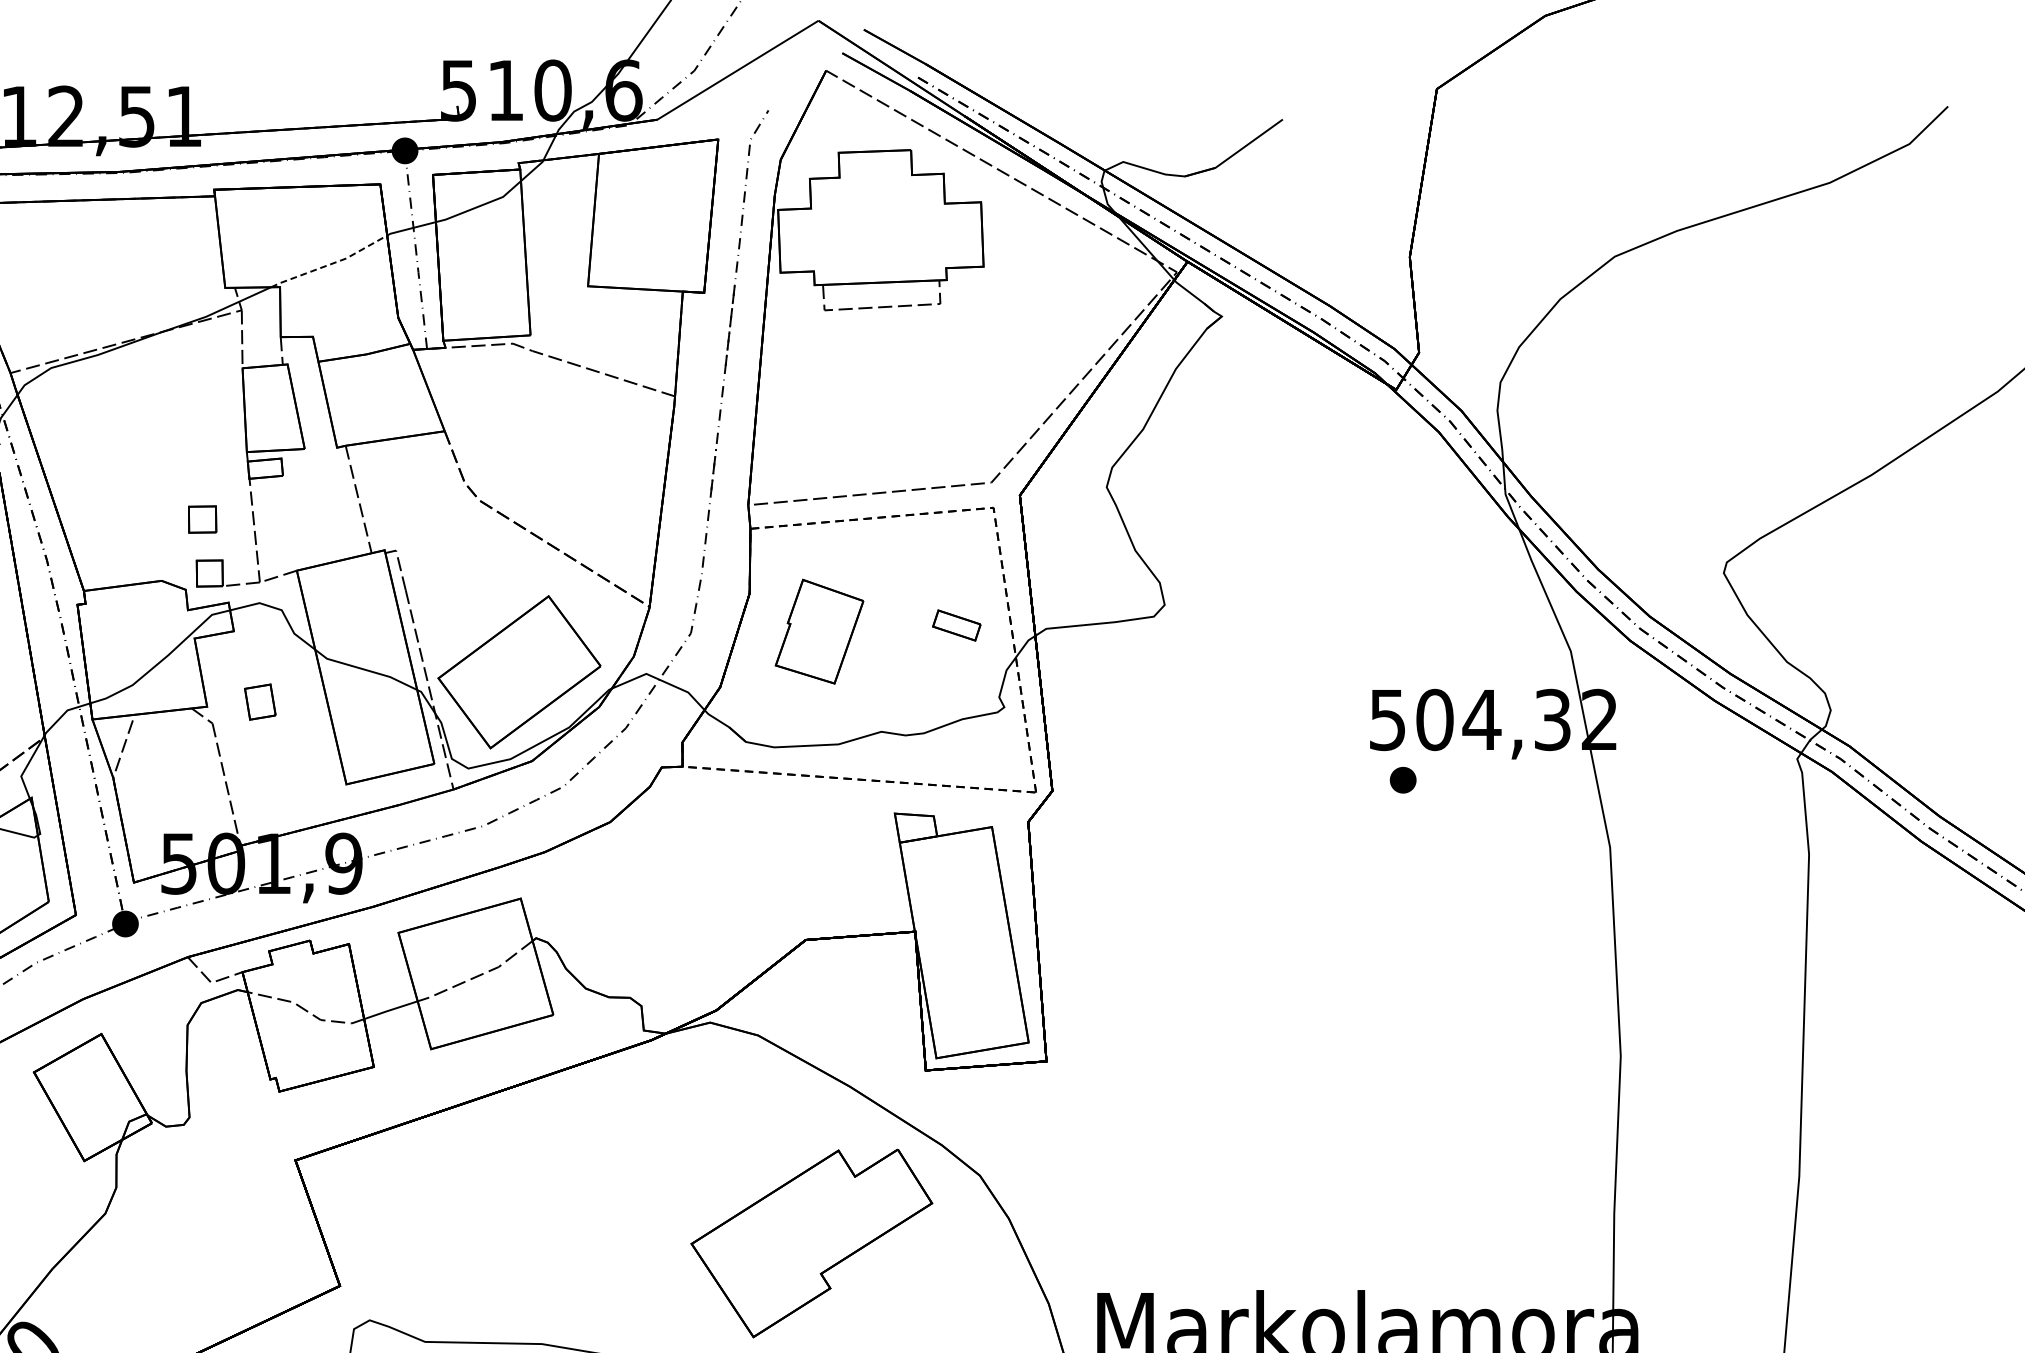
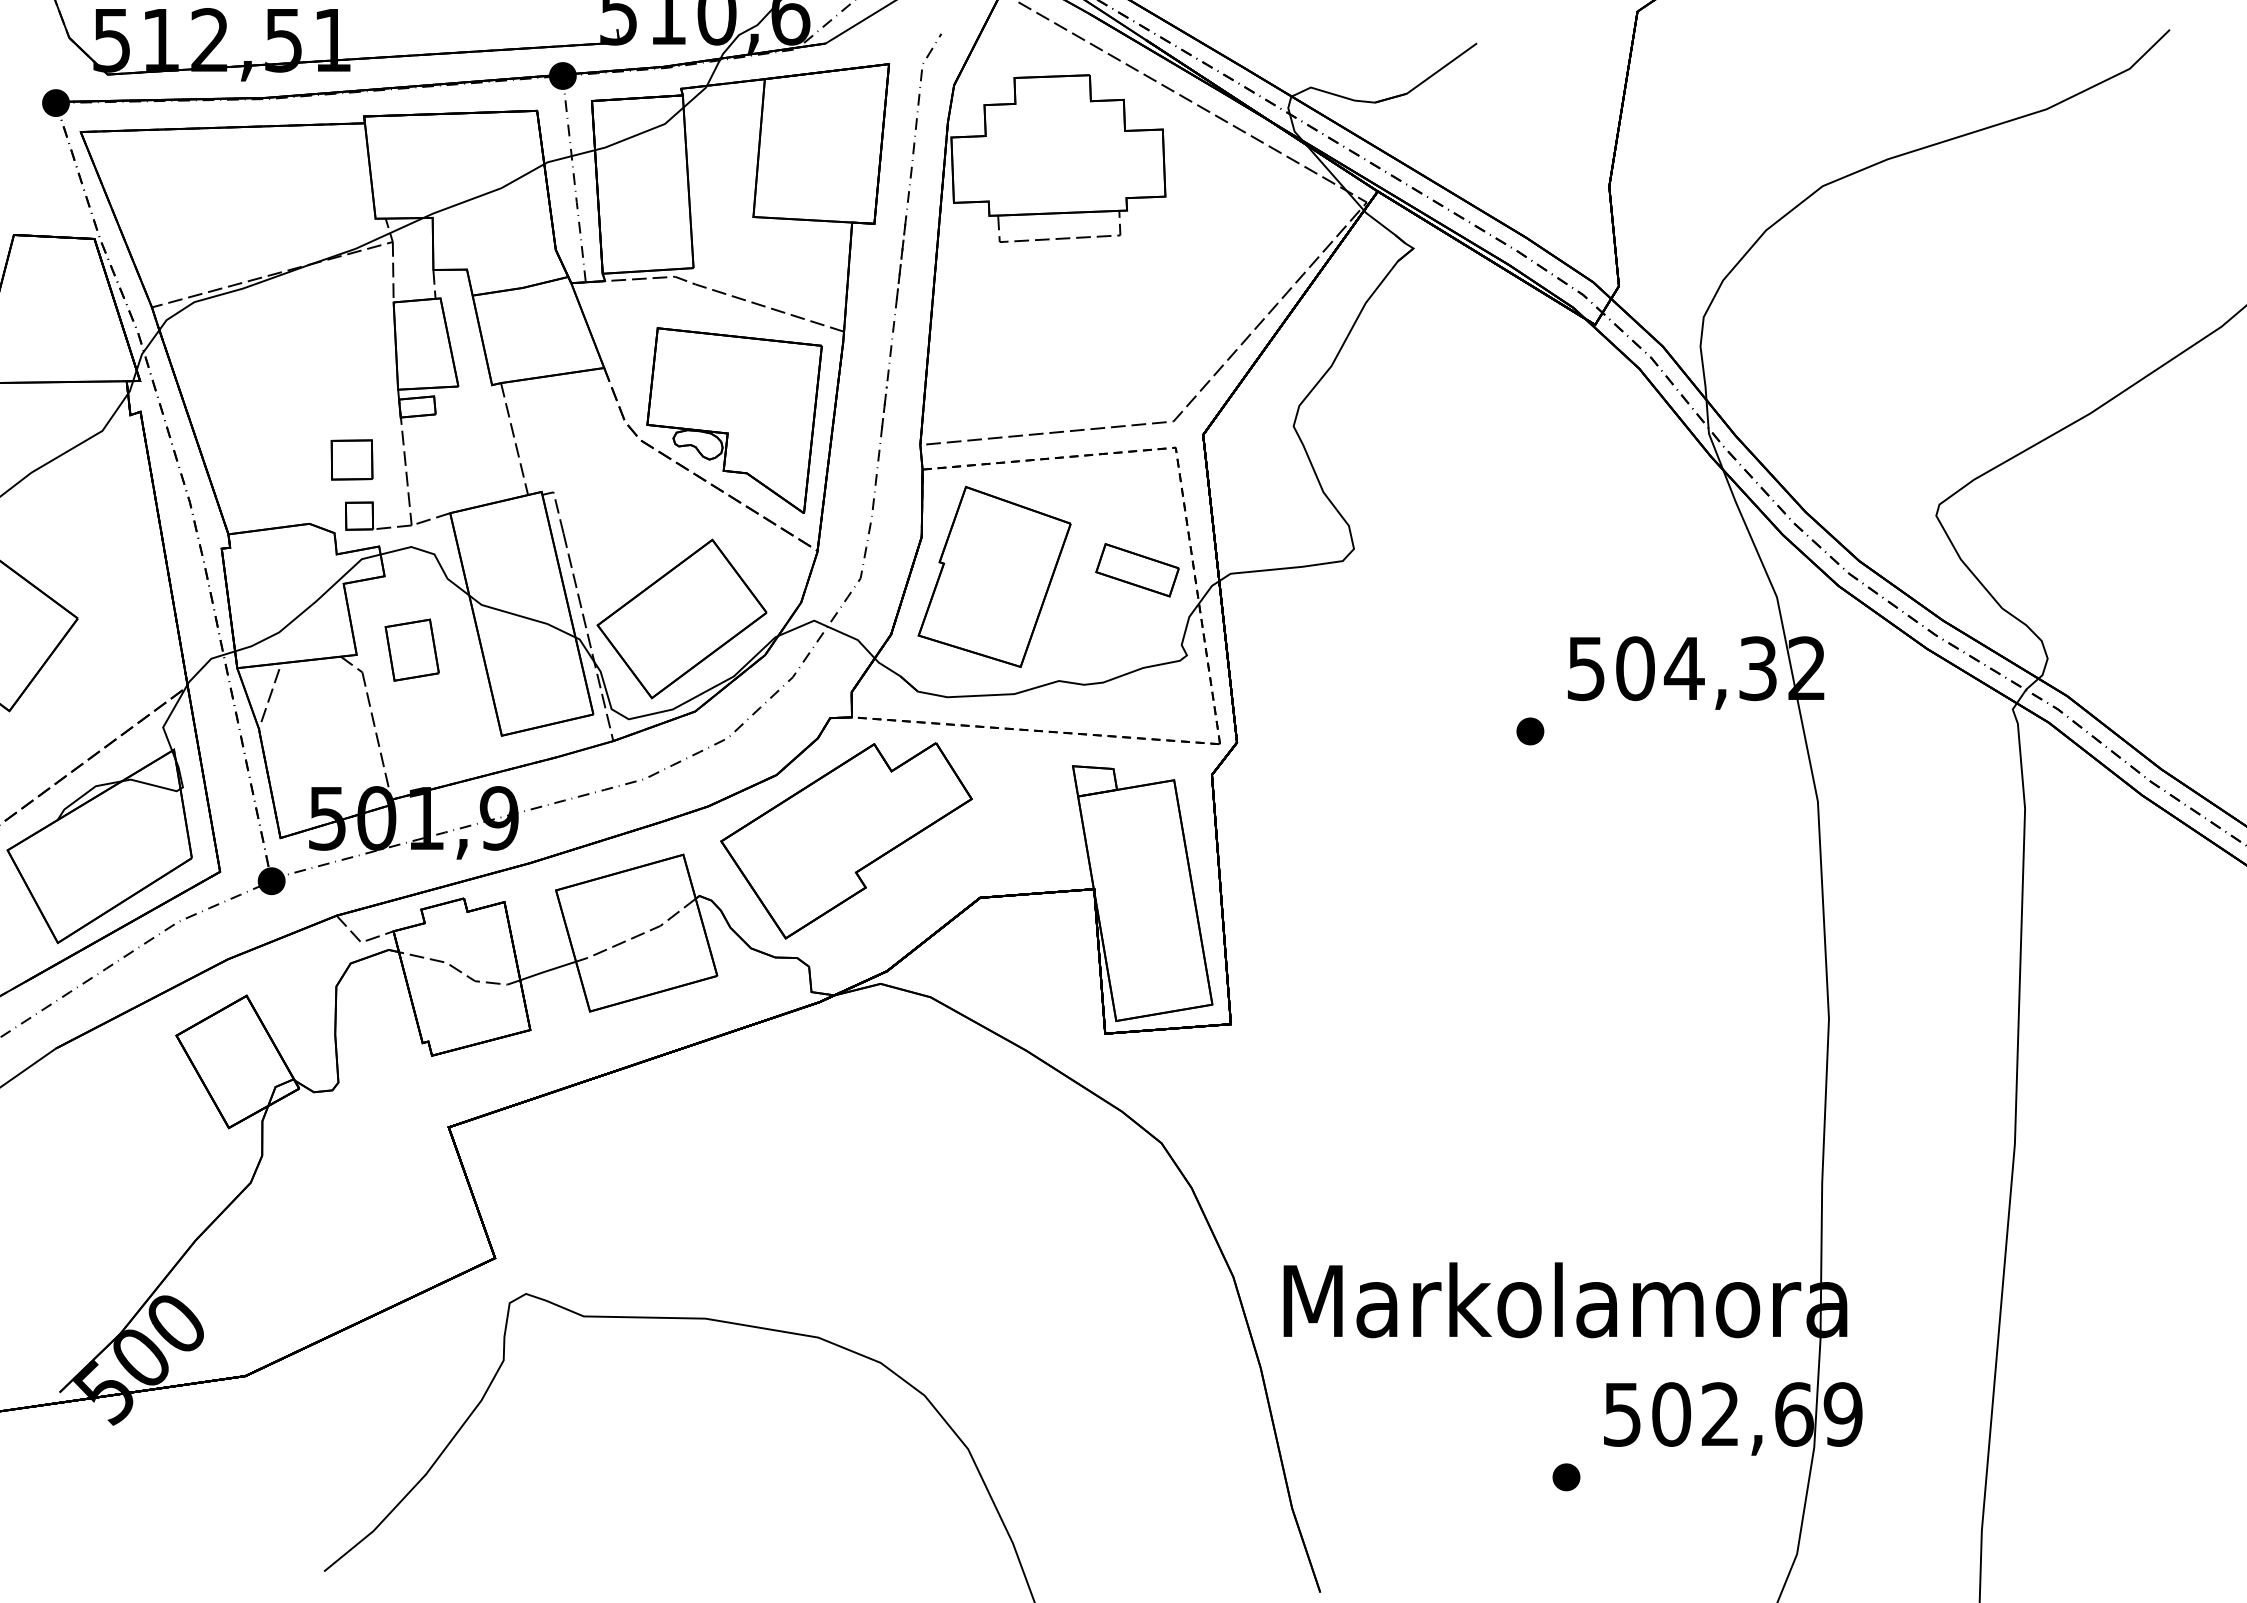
line: (330, 264) -> (485, 194), dashed -> solid
part: (569, 481) -> (734, 420), added
part: (202, 519) -> (351, 459), size x1.43
part: (956, 625) -> (1137, 570), size x1.67
part: (819, 631) -> (994, 576), size x1.67
part: (259, 701) -> (411, 649), size x1.67
part: (1403, 780) -> (1530, 731), moved
part: (811, 1243) -> (846, 840), moved

